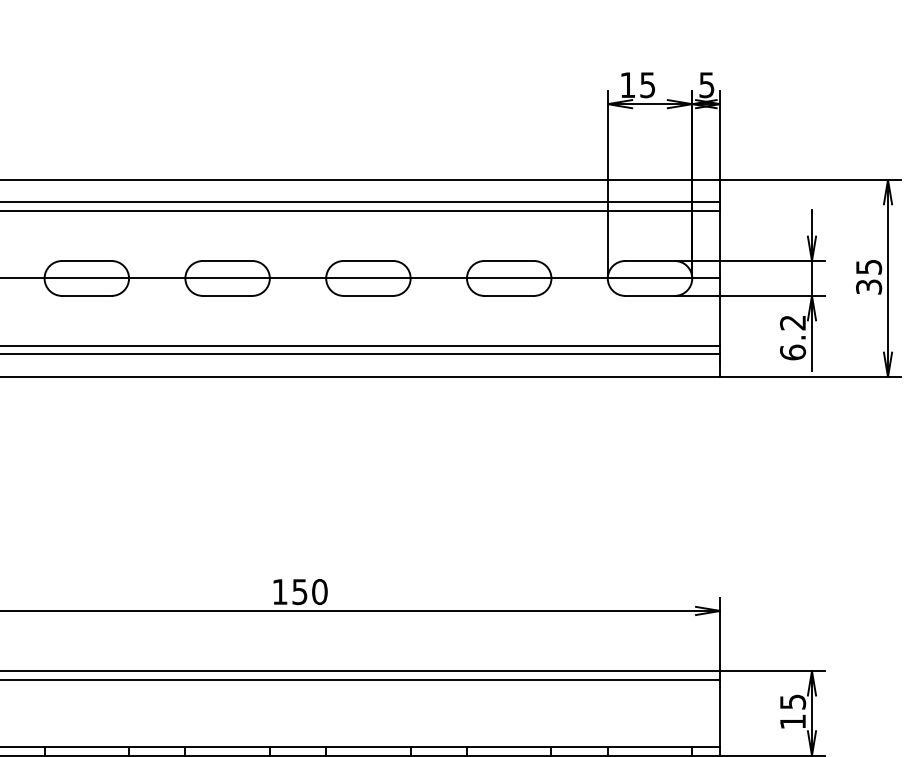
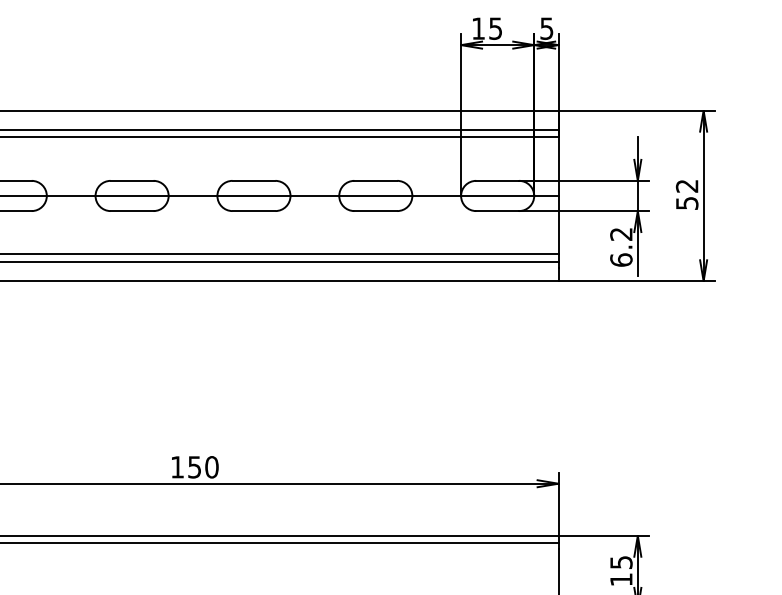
text: (869, 276) -> (687, 194), 35 -> 52

